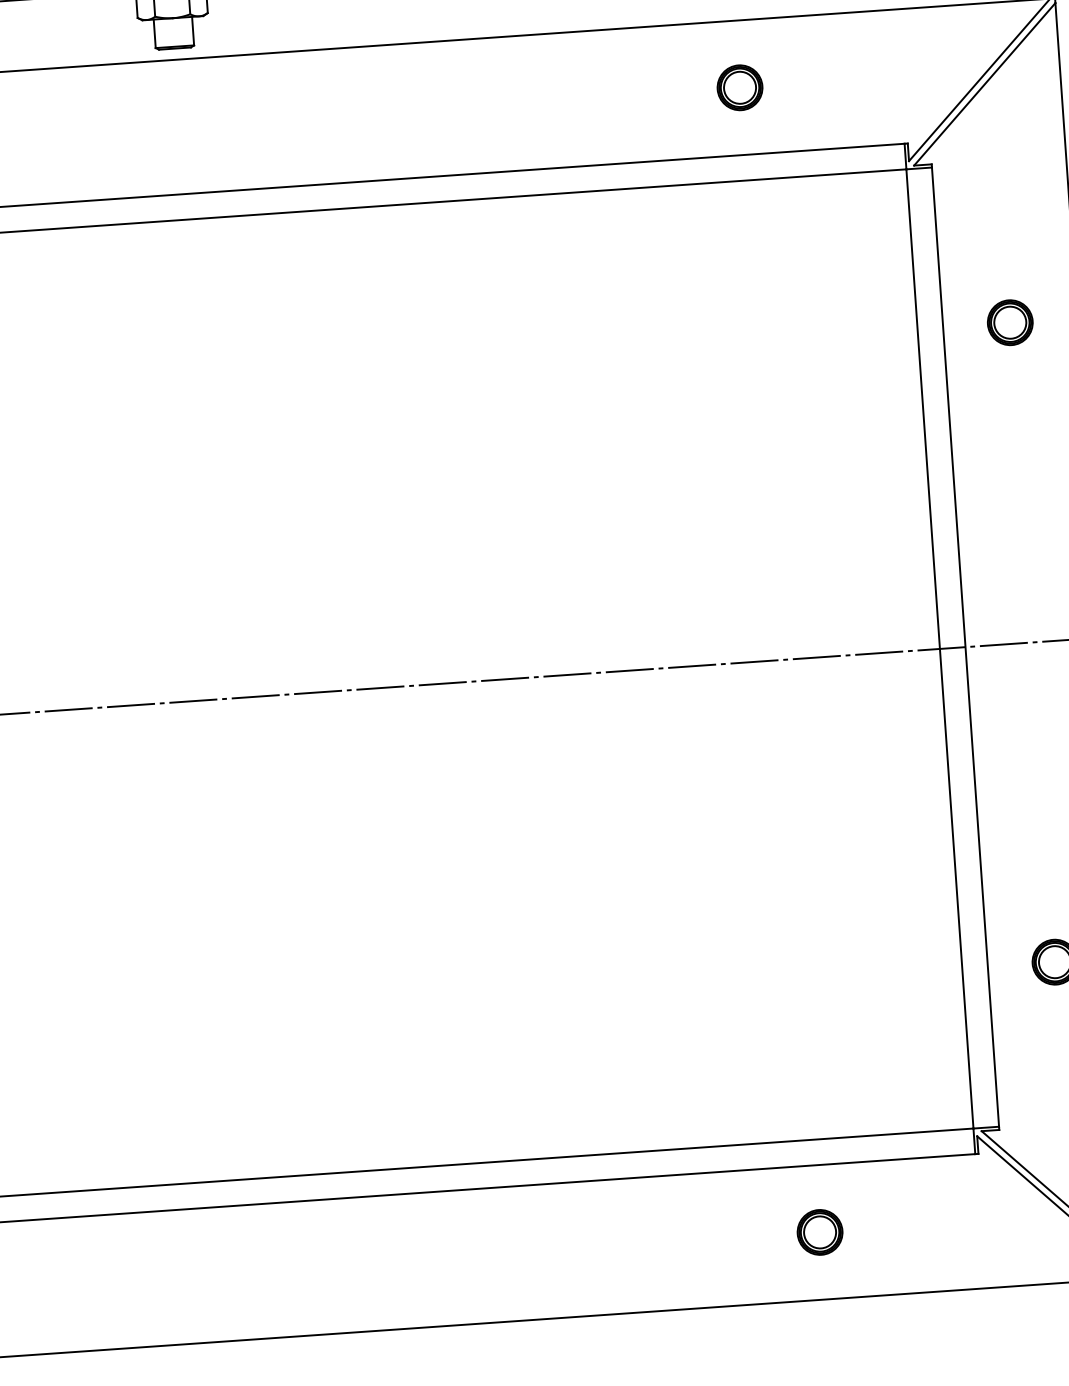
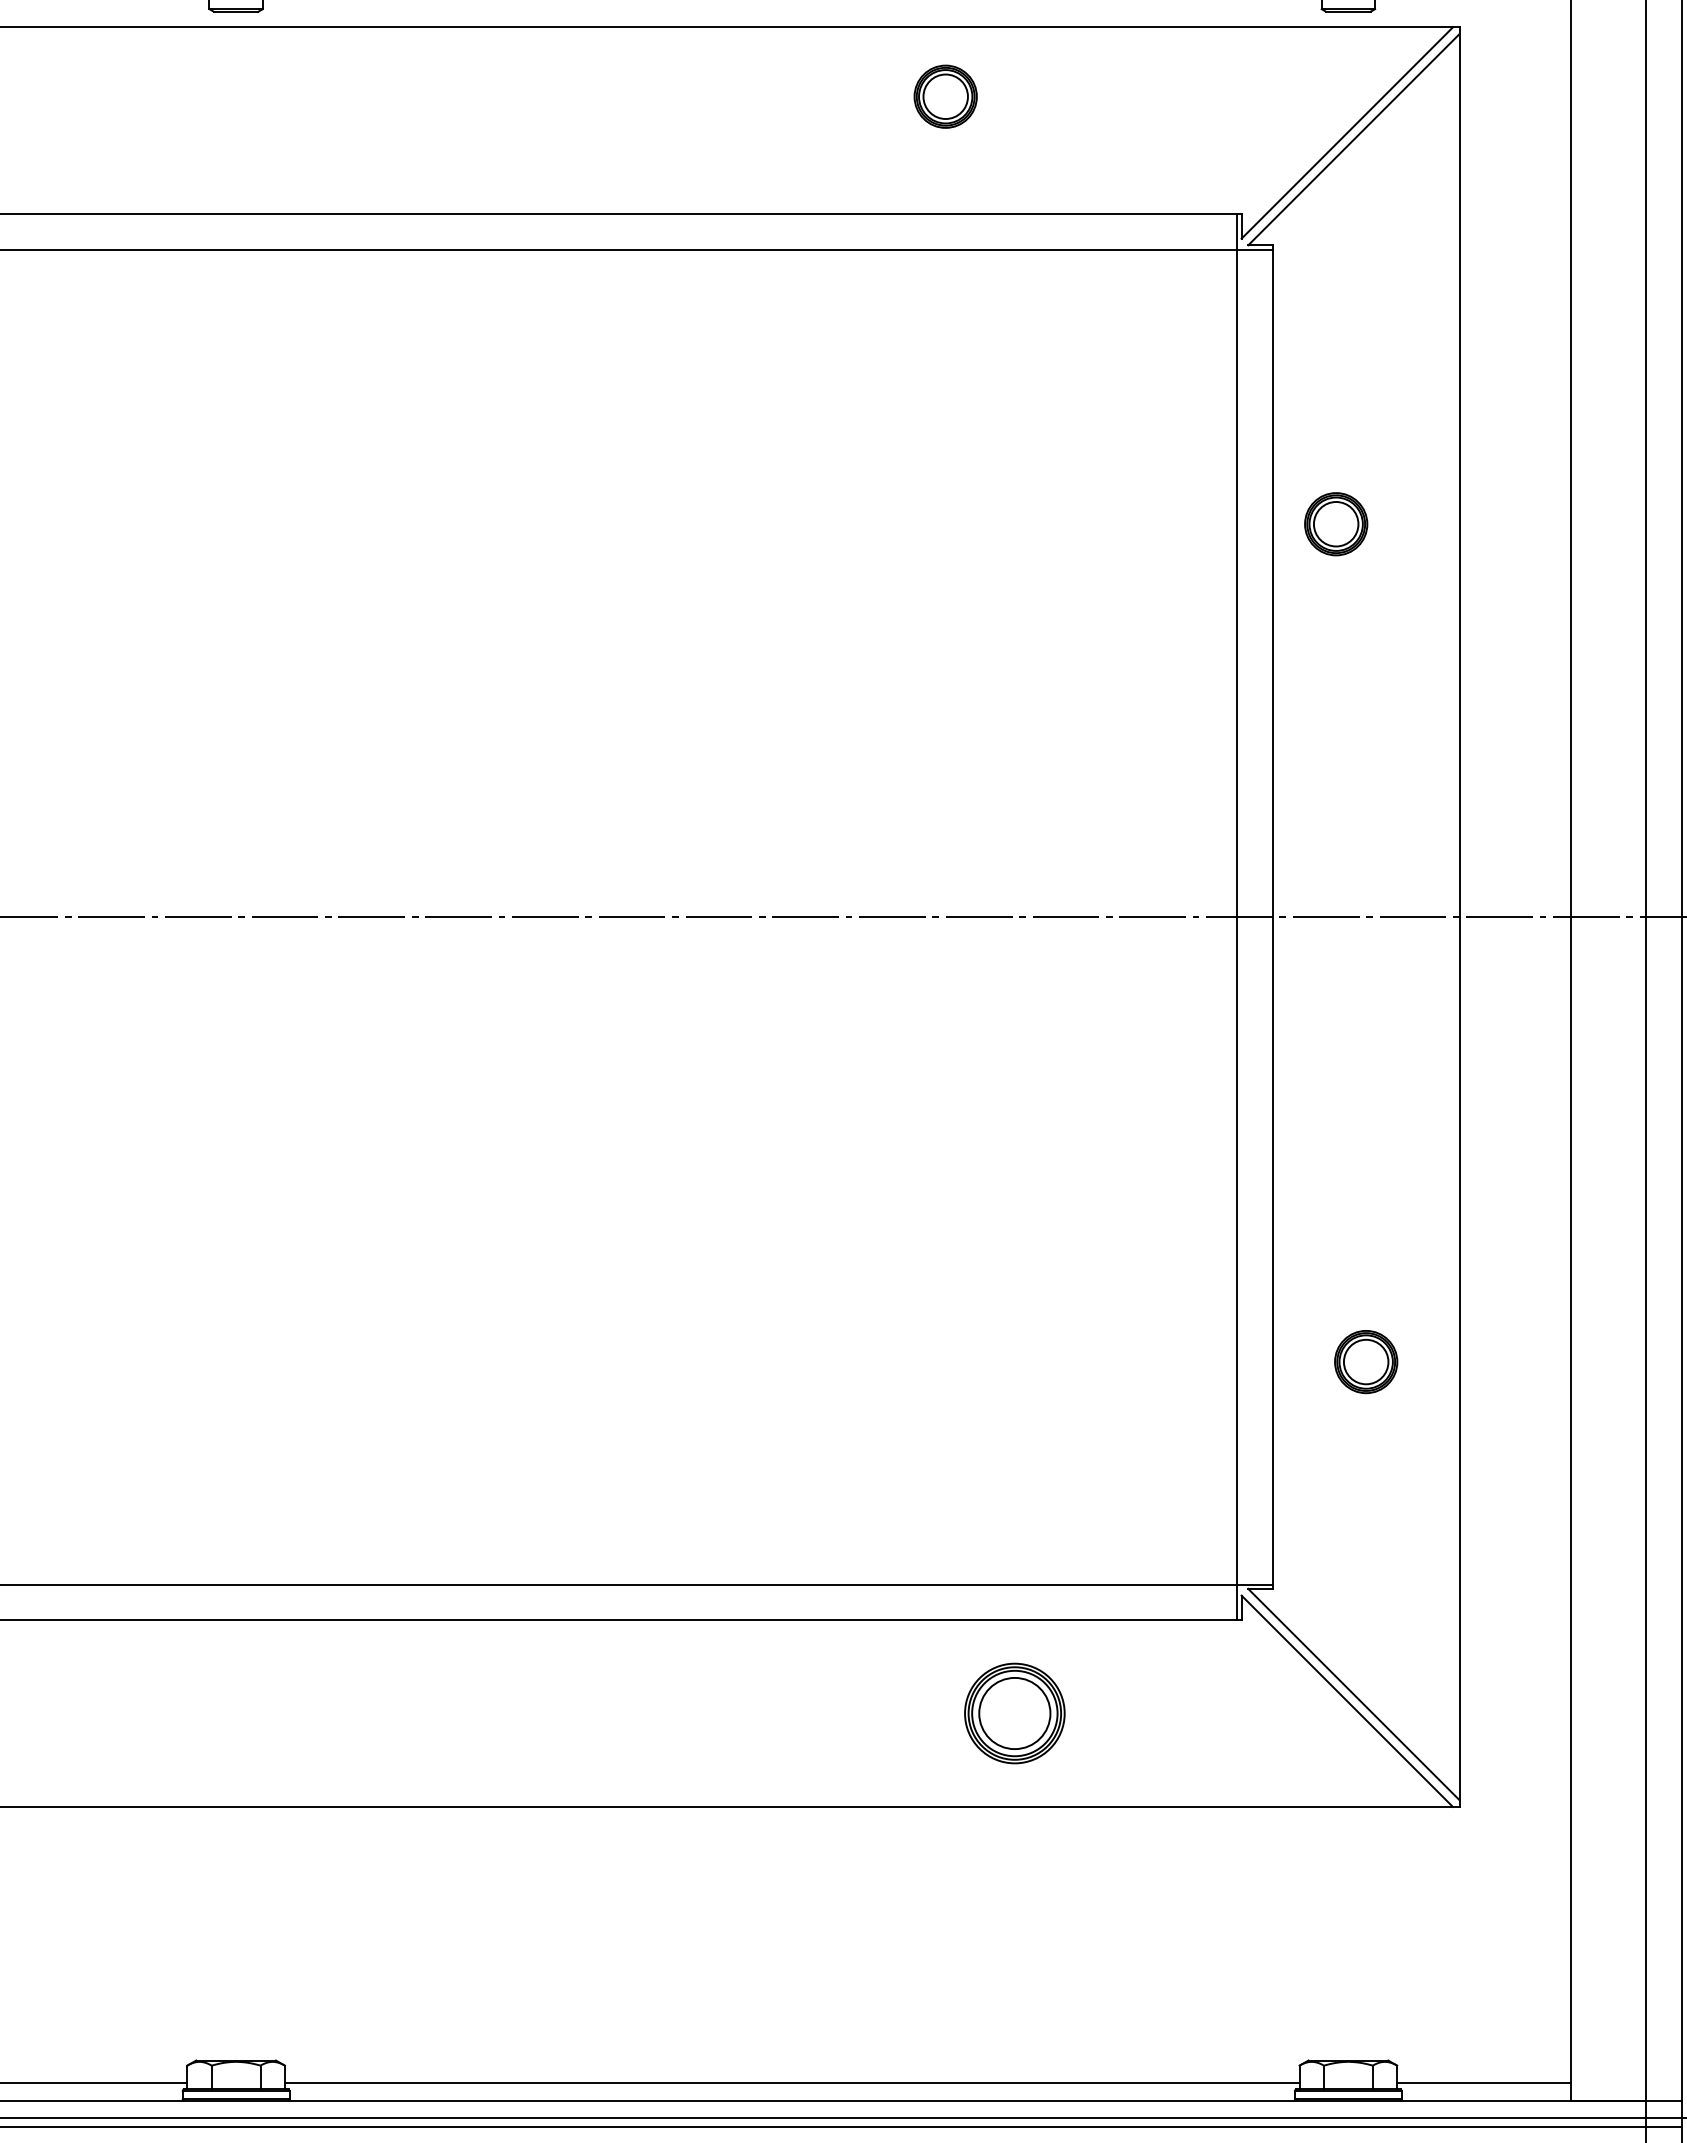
part: (739, 87) -> (945, 96), moved
part: (1010, 322) -> (1336, 524), moved
part: (819, 1232) -> (1014, 1713), size x1.6

